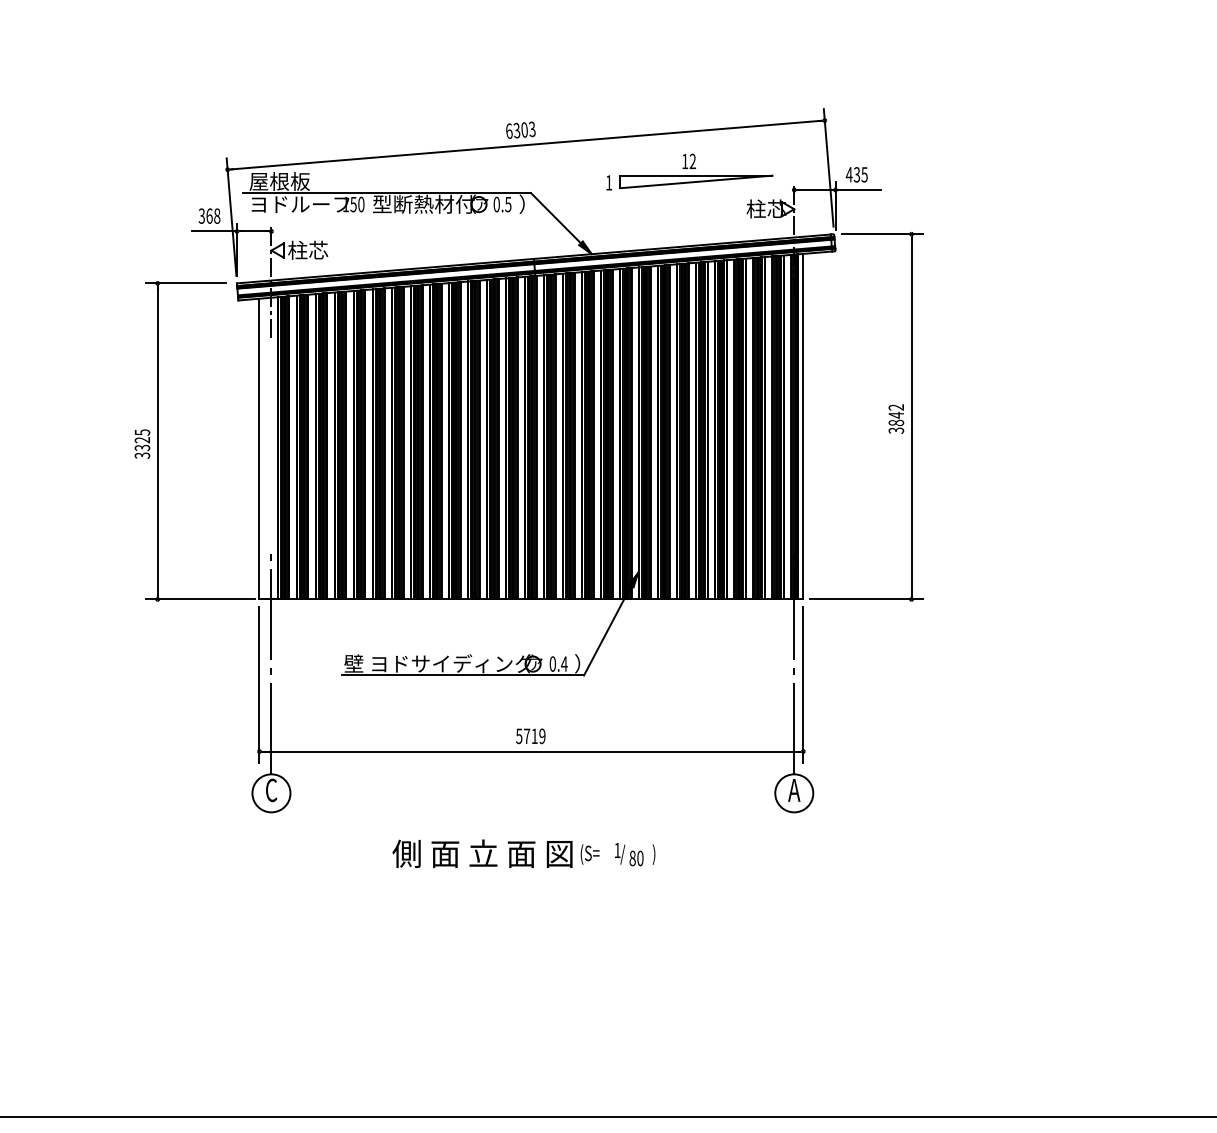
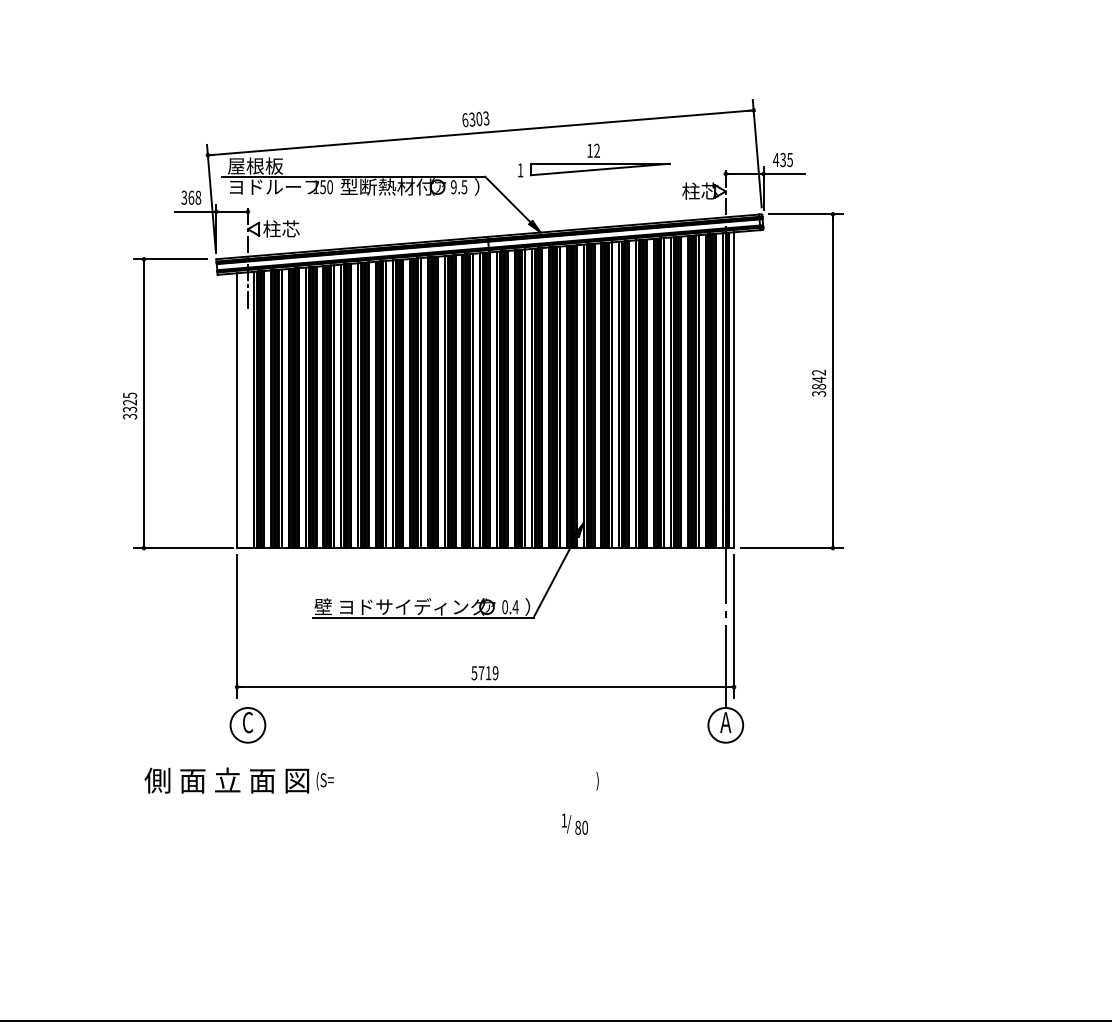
part: (690, 172) -> (594, 160), moved
text: (496, 204) -> (453, 187), 0.5 -> 9.5
line: (270, 662) -> (247, 605), removed
text: (495, 853) -> (238, 780), moved
text: (628, 853) -> (574, 823), moved

